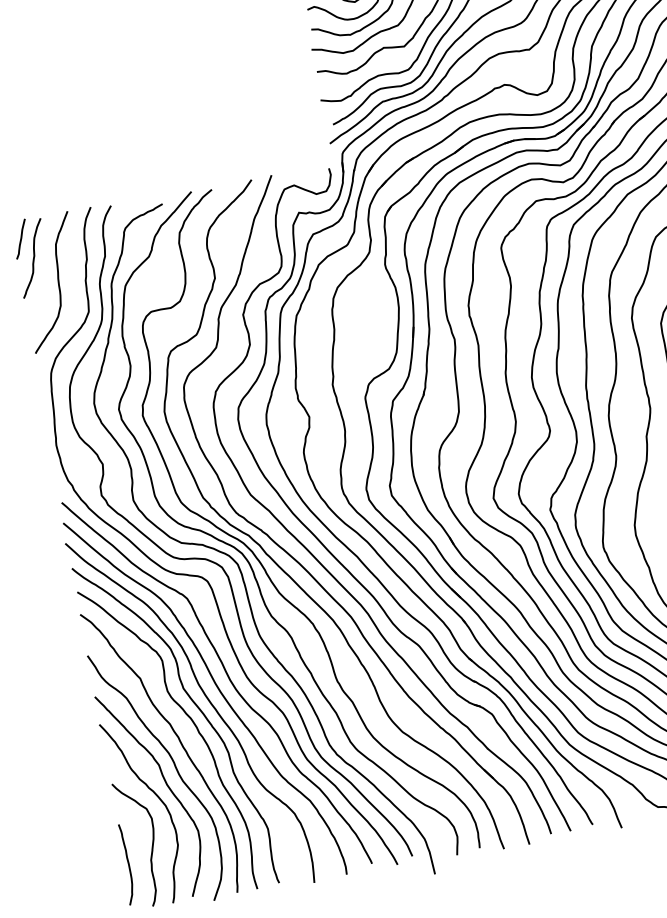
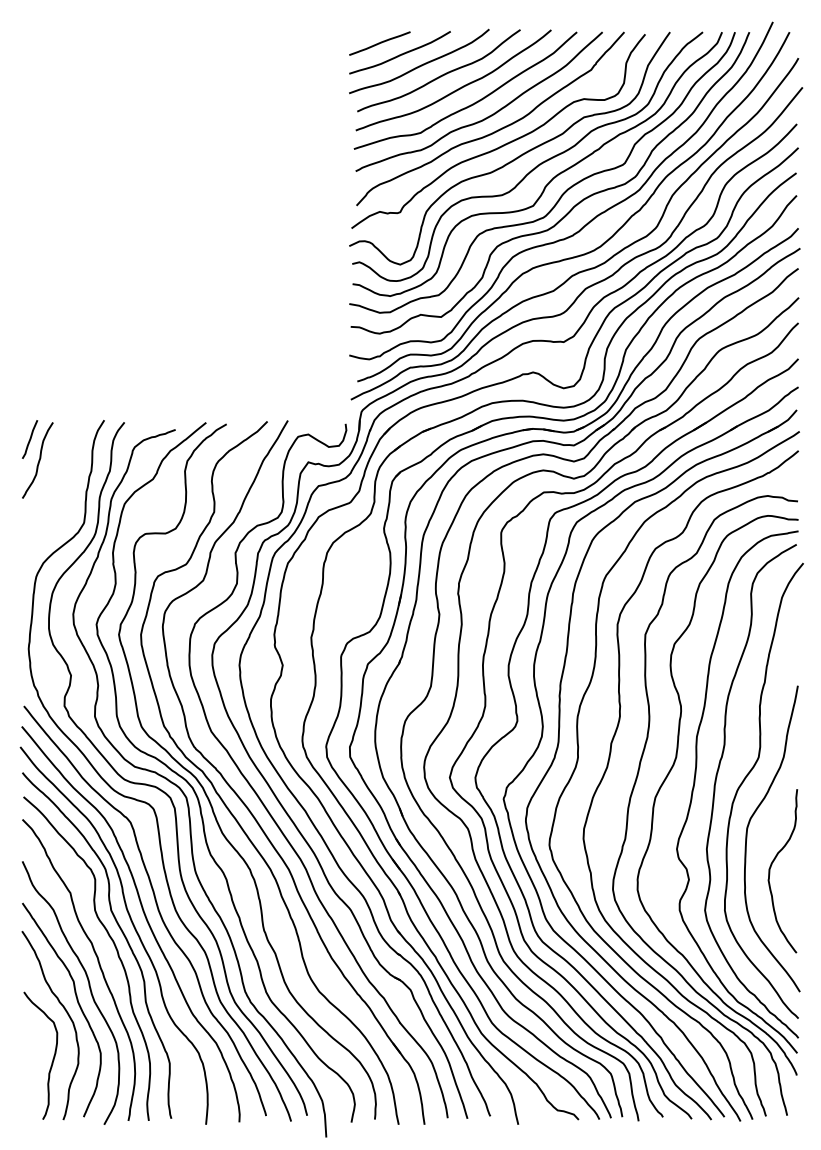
curve: (57, 281) -> (58, 487), removed
curve: (127, 864) -> (25, 1073), removed

